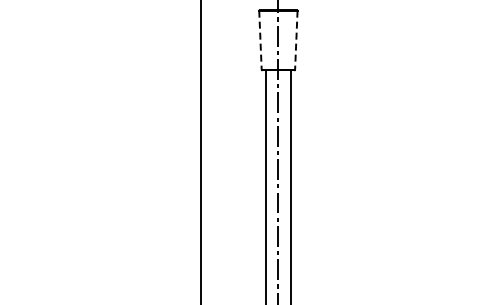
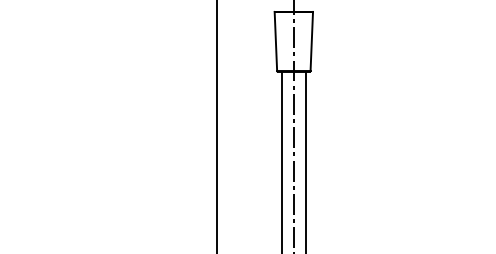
line: (260, 40) -> (275, 41), dashed -> solid
line: (296, 40) -> (311, 41), dashed -> solid

